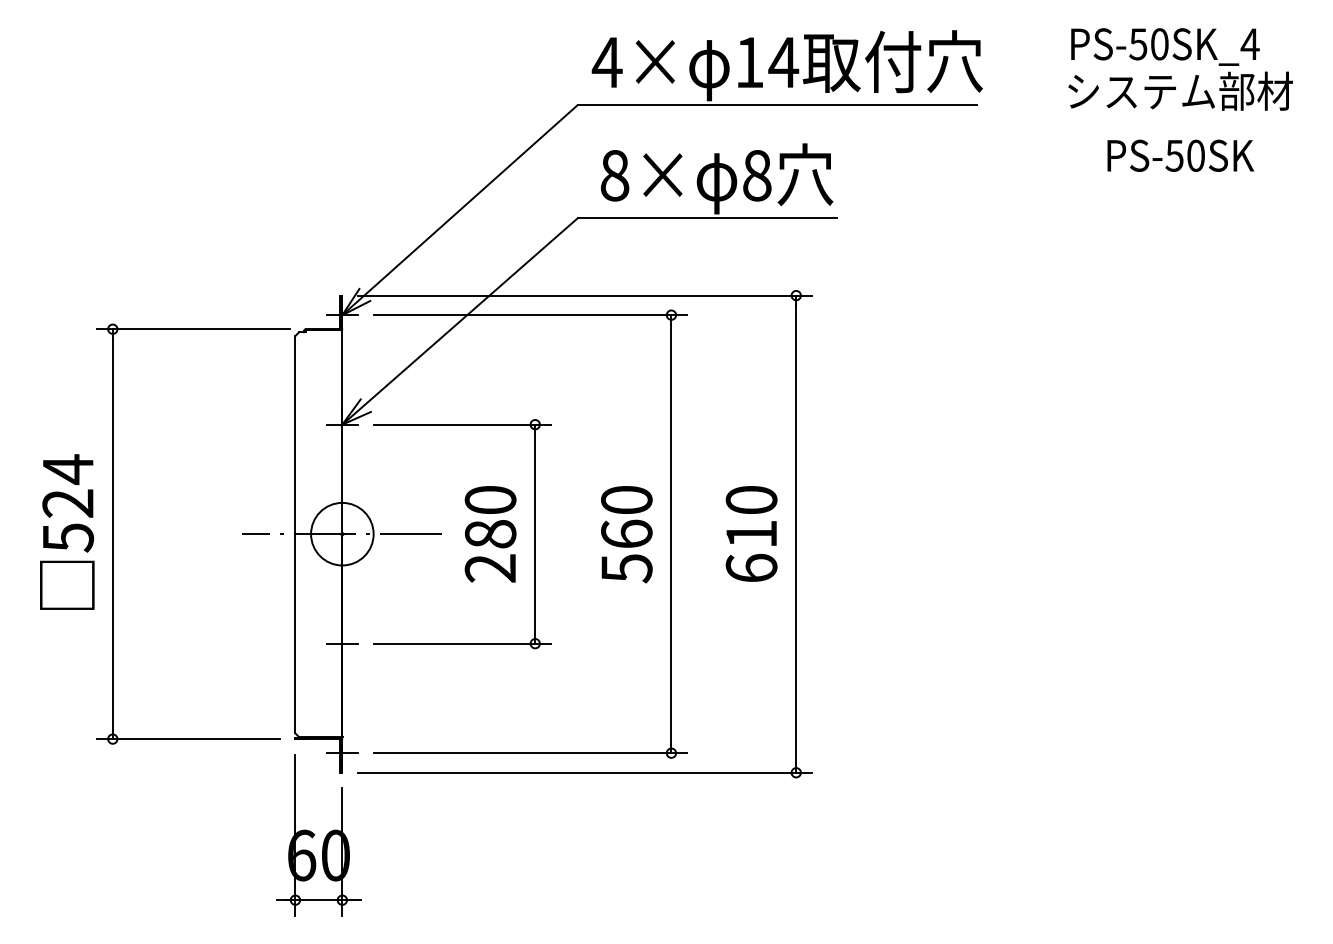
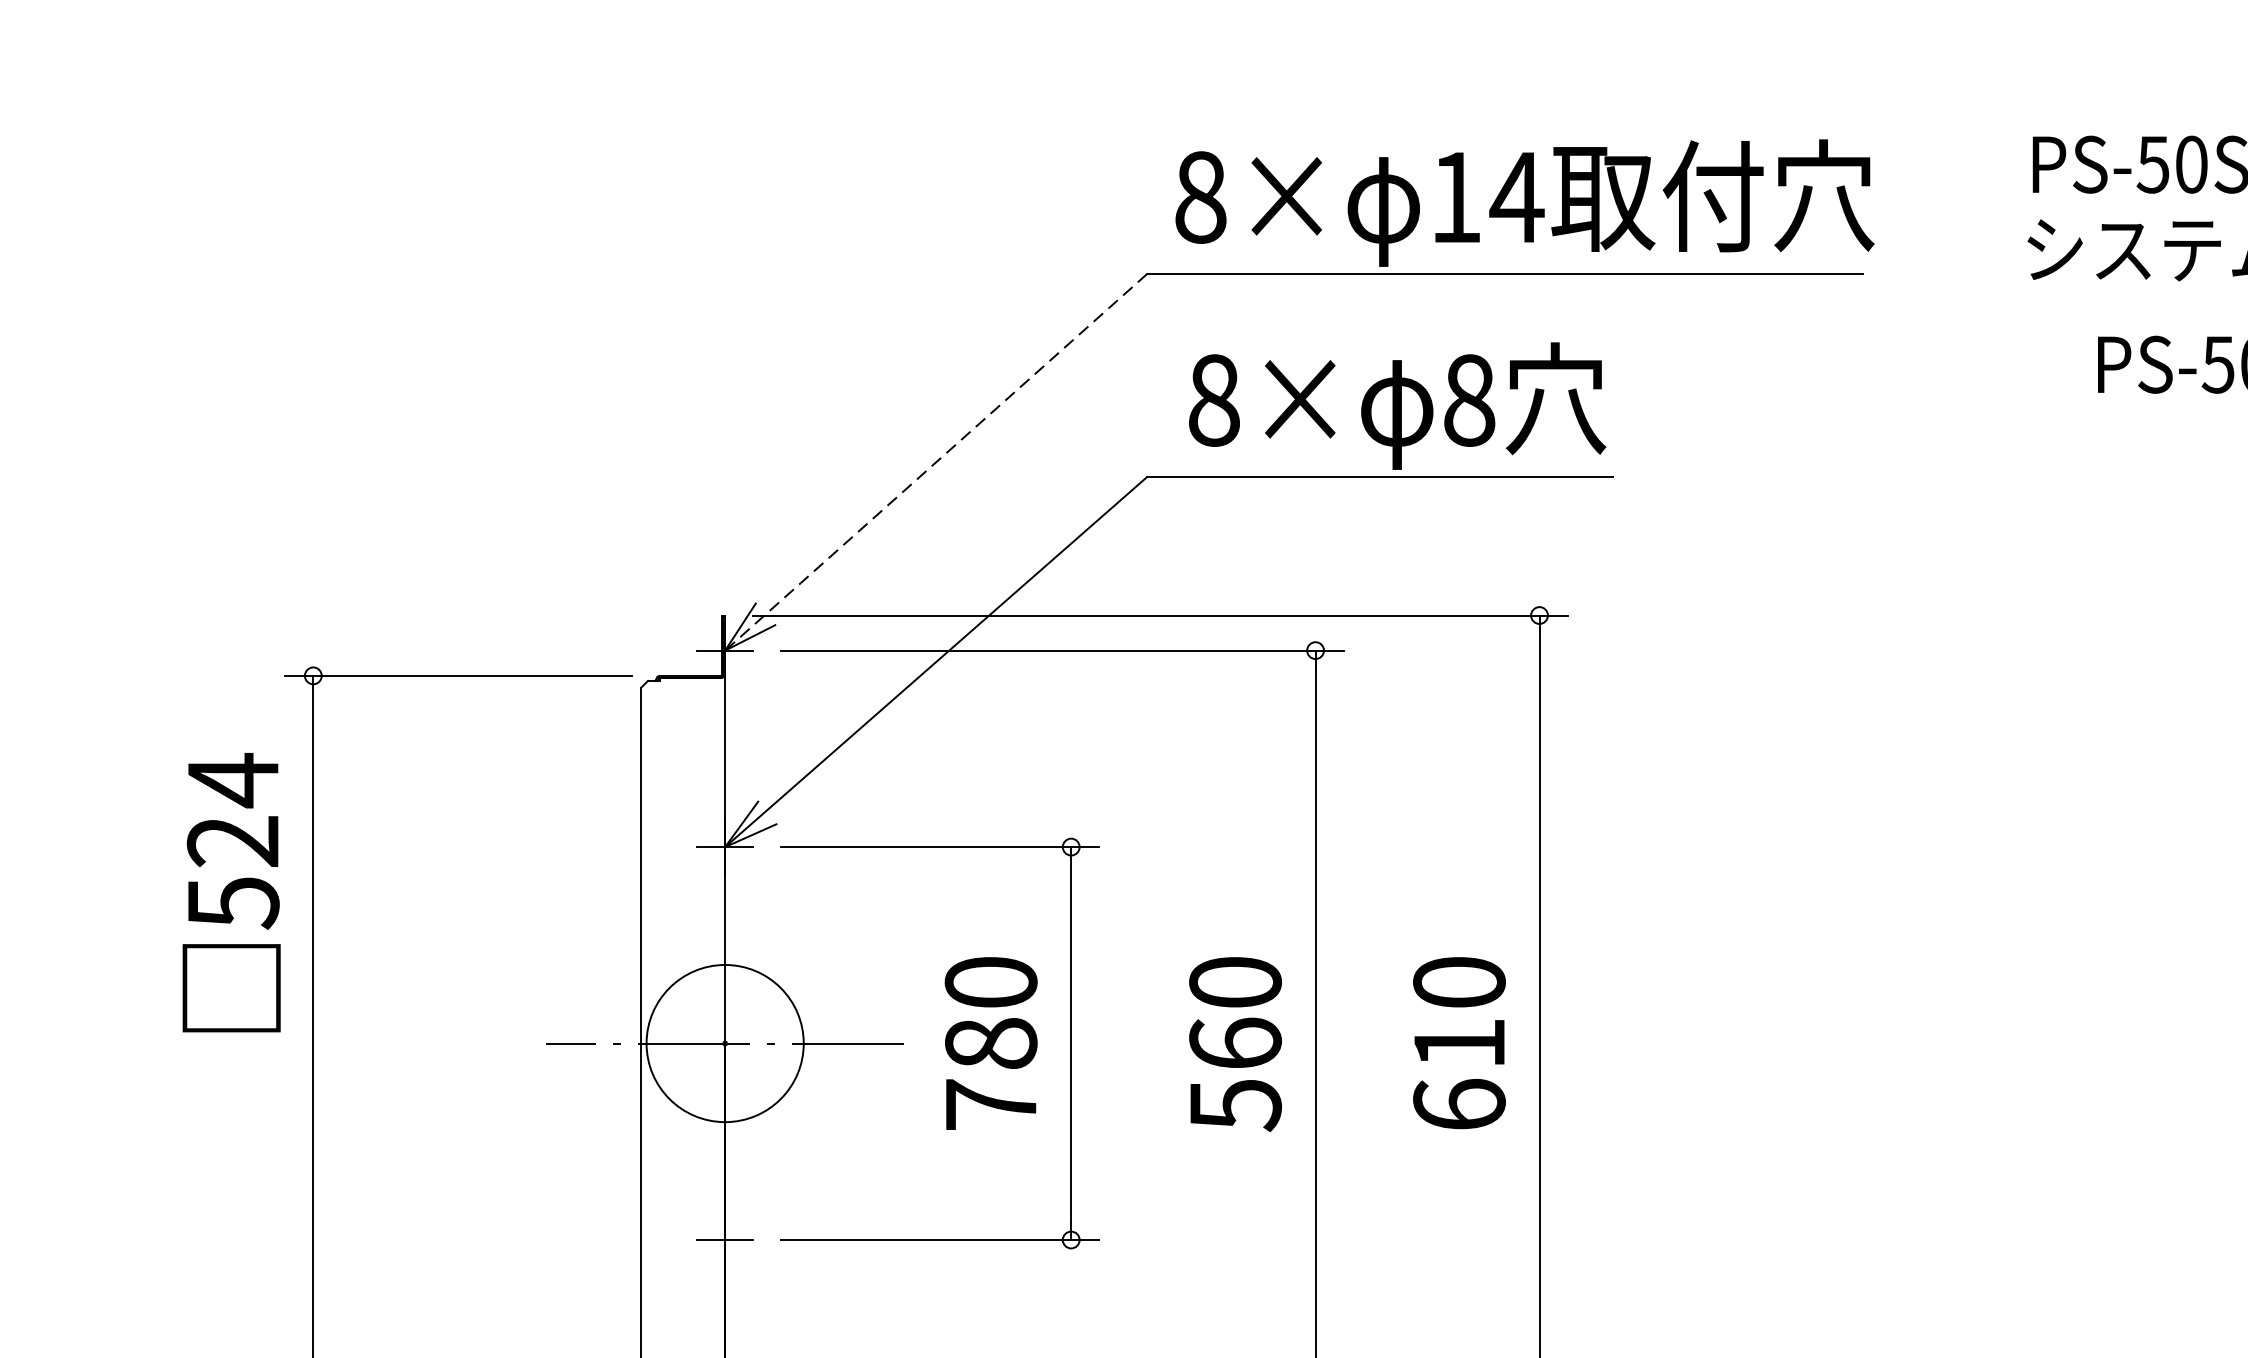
text: (606, 62) -> (1199, 197), 4× -> 8×
line: (459, 210) -> (935, 462), solid -> dashed
text: (67, 531) -> (232, 891), moved
circle: (342, 533) -> (725, 1042), size x1.4
text: (489, 568) -> (989, 1105), 280 -> 780

